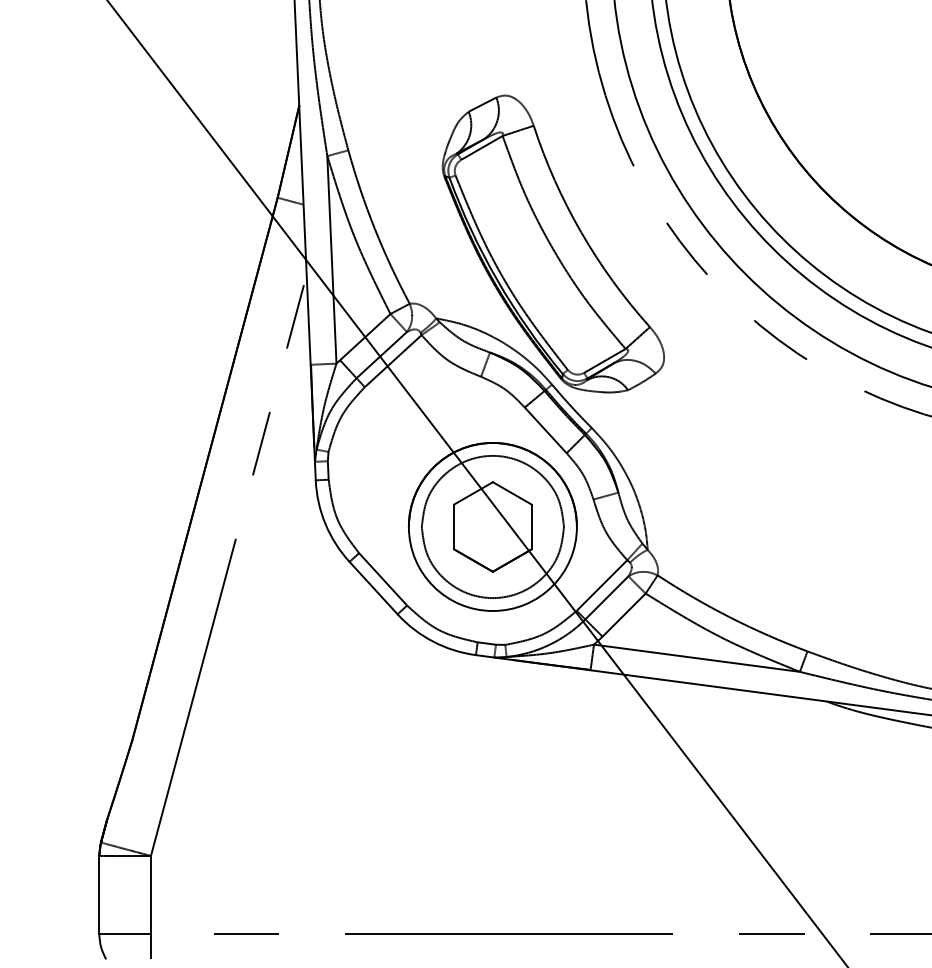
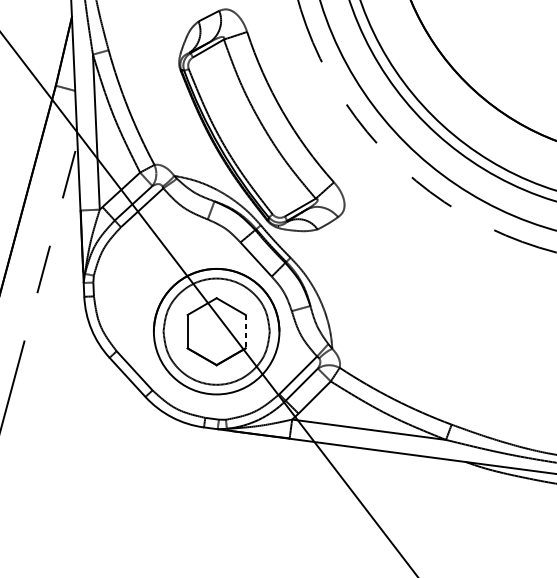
line: (531, 527) -> (245, 332), solid -> dashed

